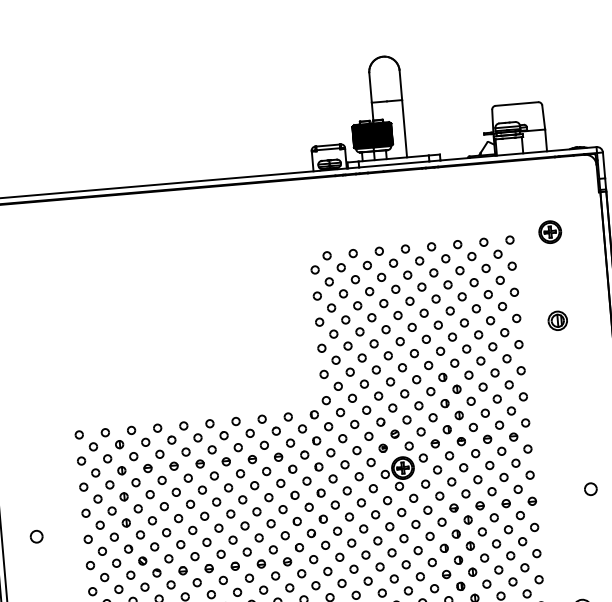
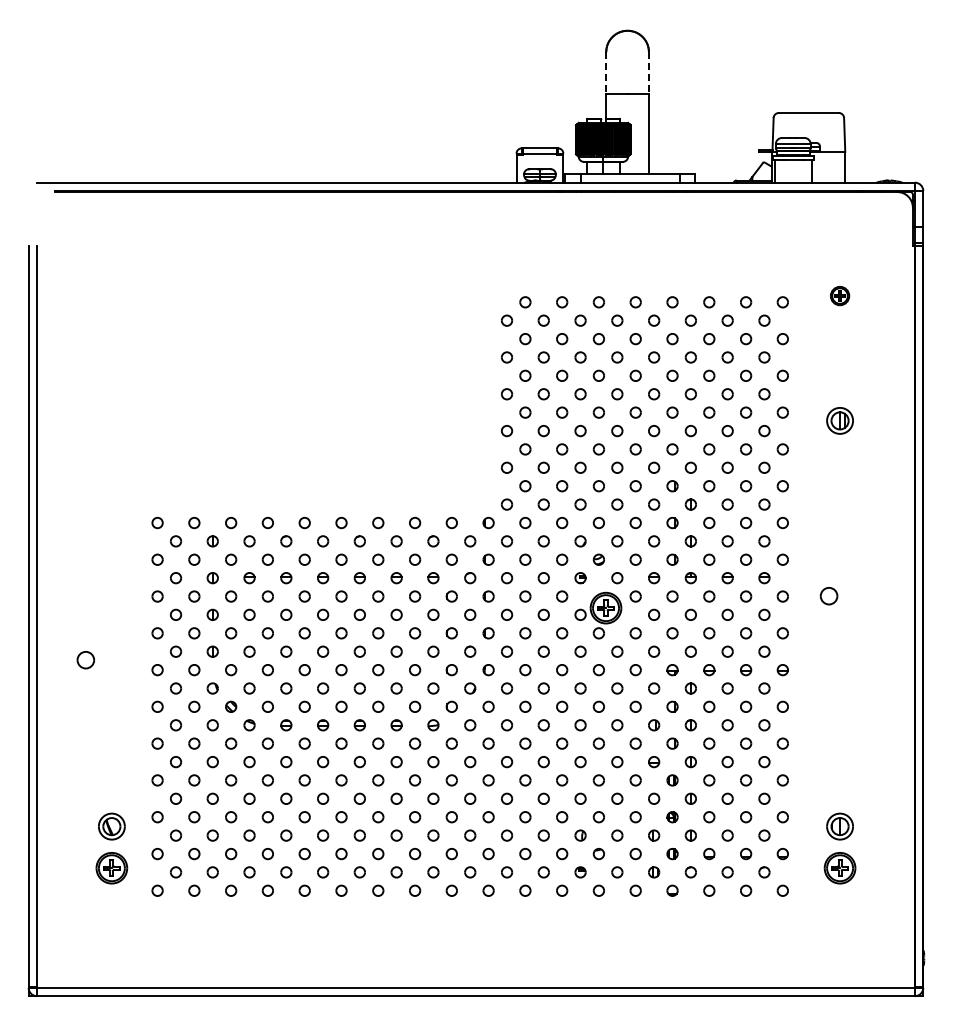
line: (400, 85) -> (648, 72), solid -> dashed
line: (370, 87) -> (606, 72), solid -> dashed
part: (549, 231) -> (839, 295), size x0.6
part: (590, 489) -> (828, 596), moved

